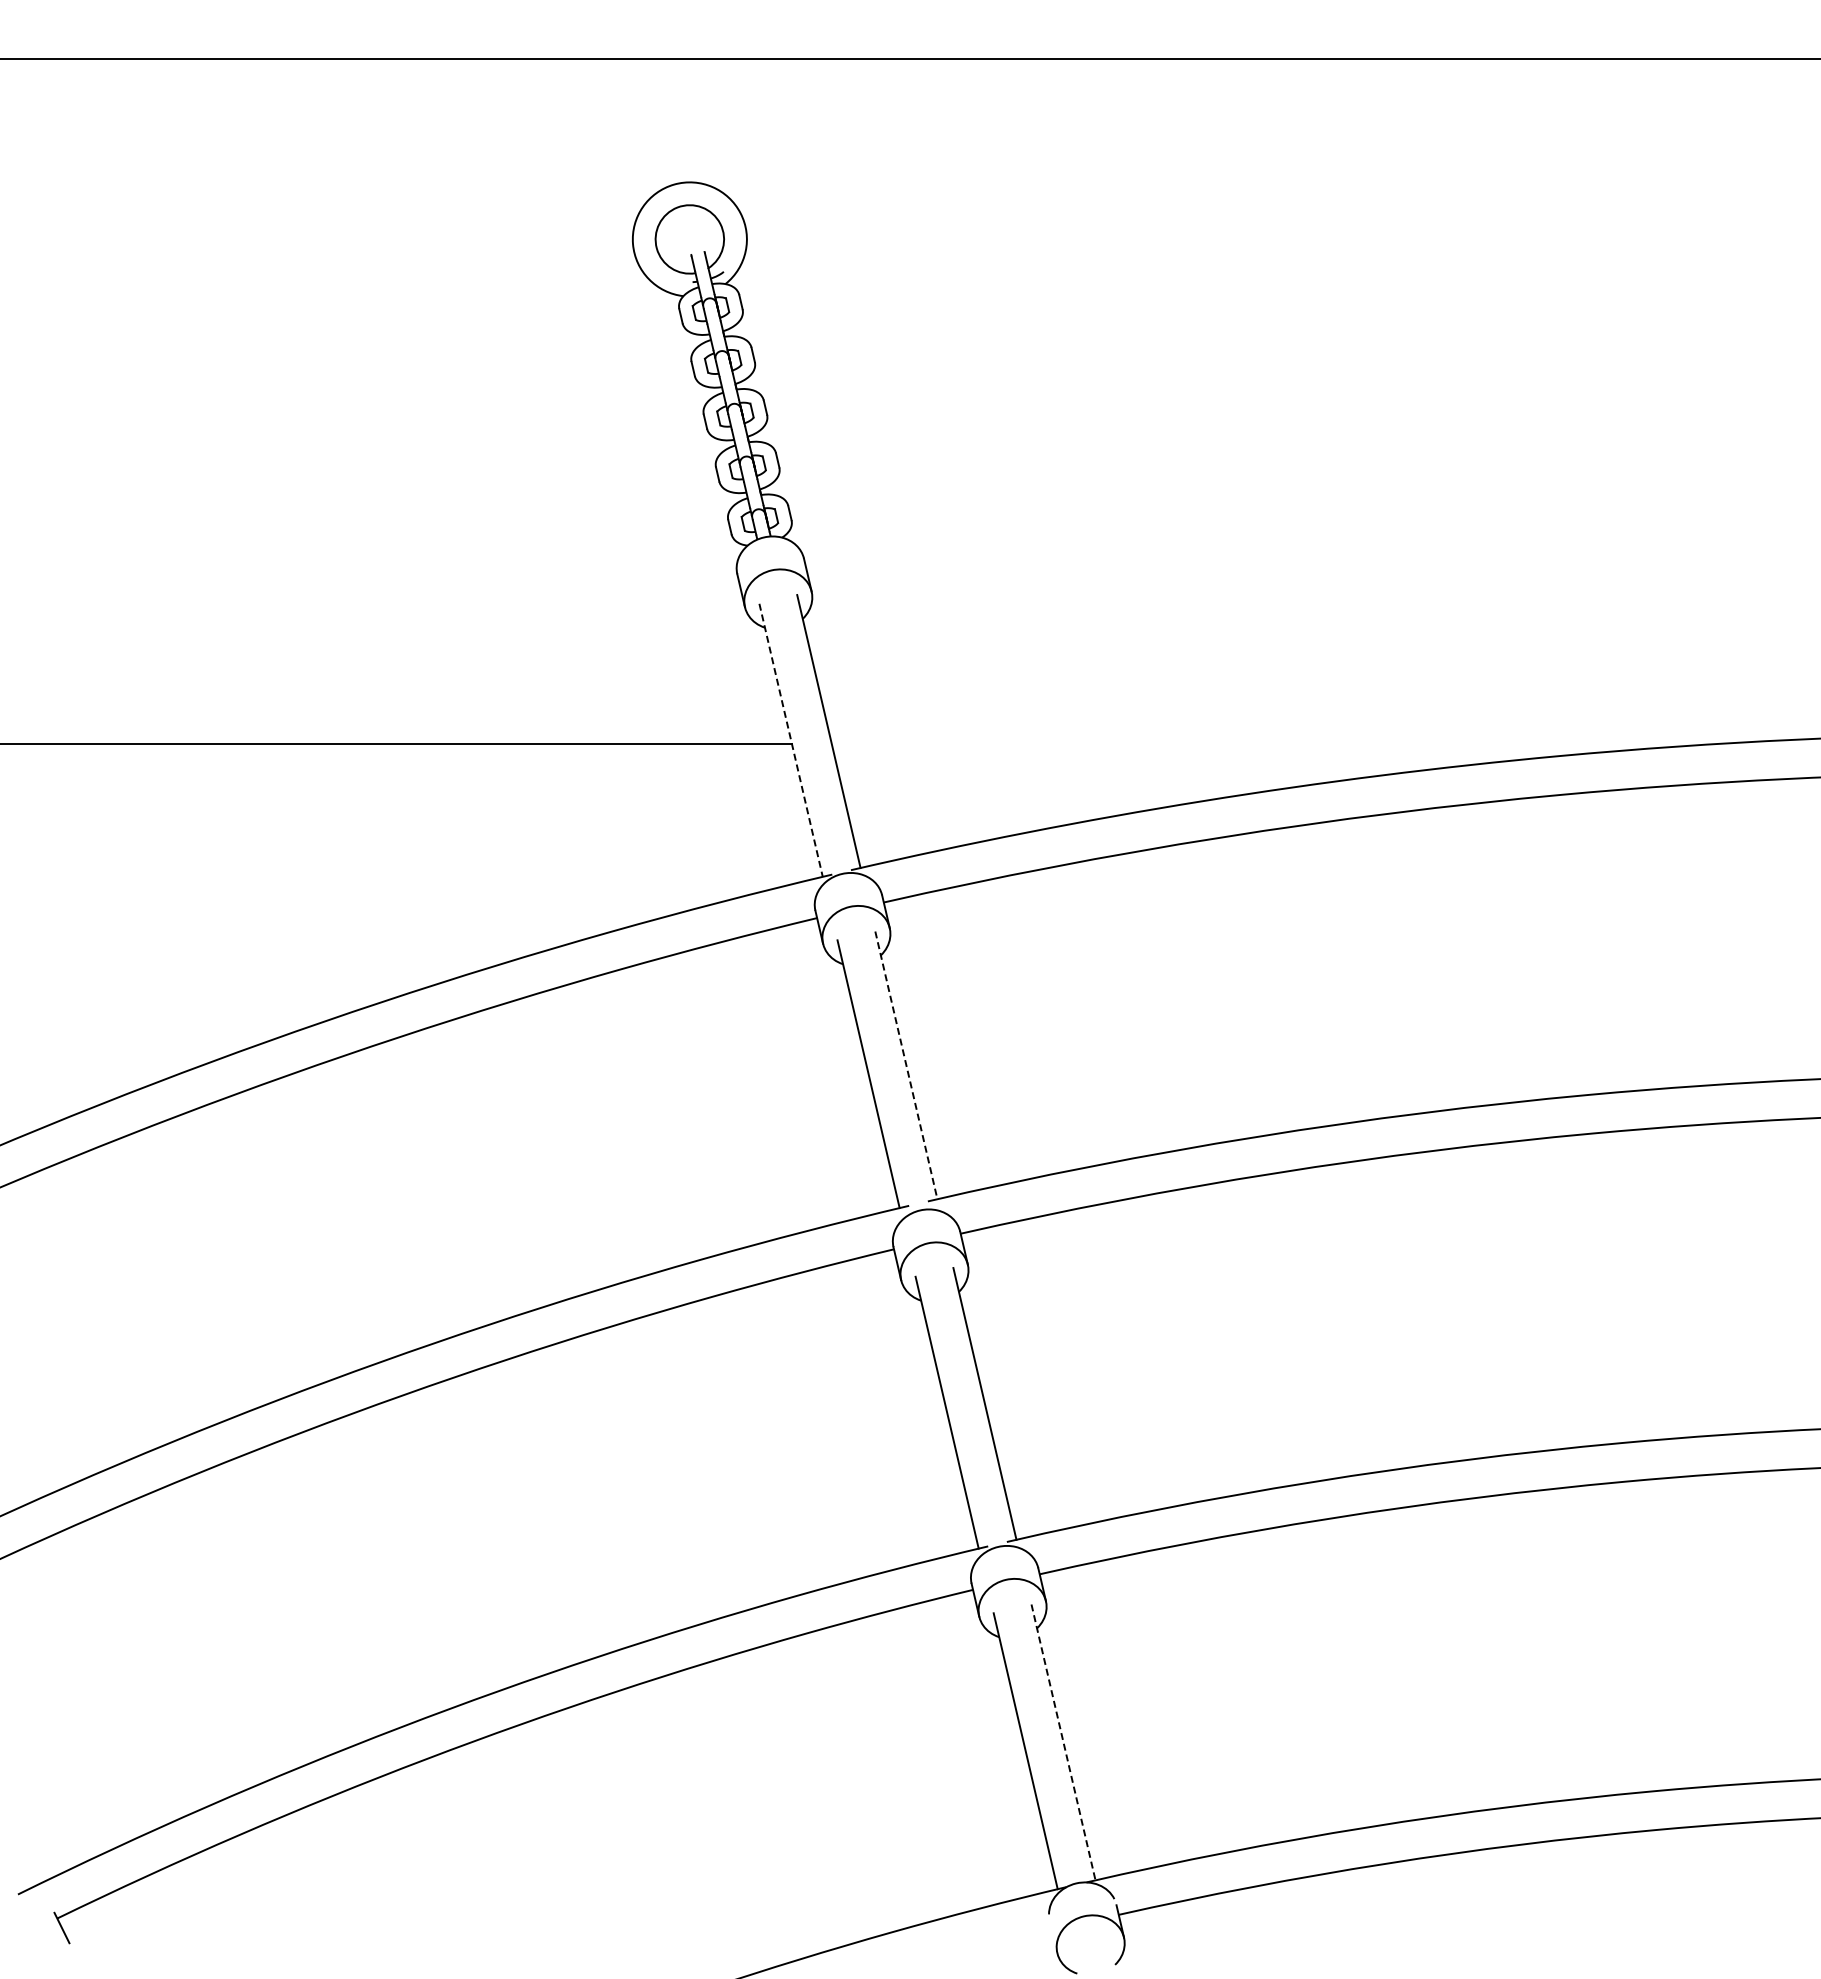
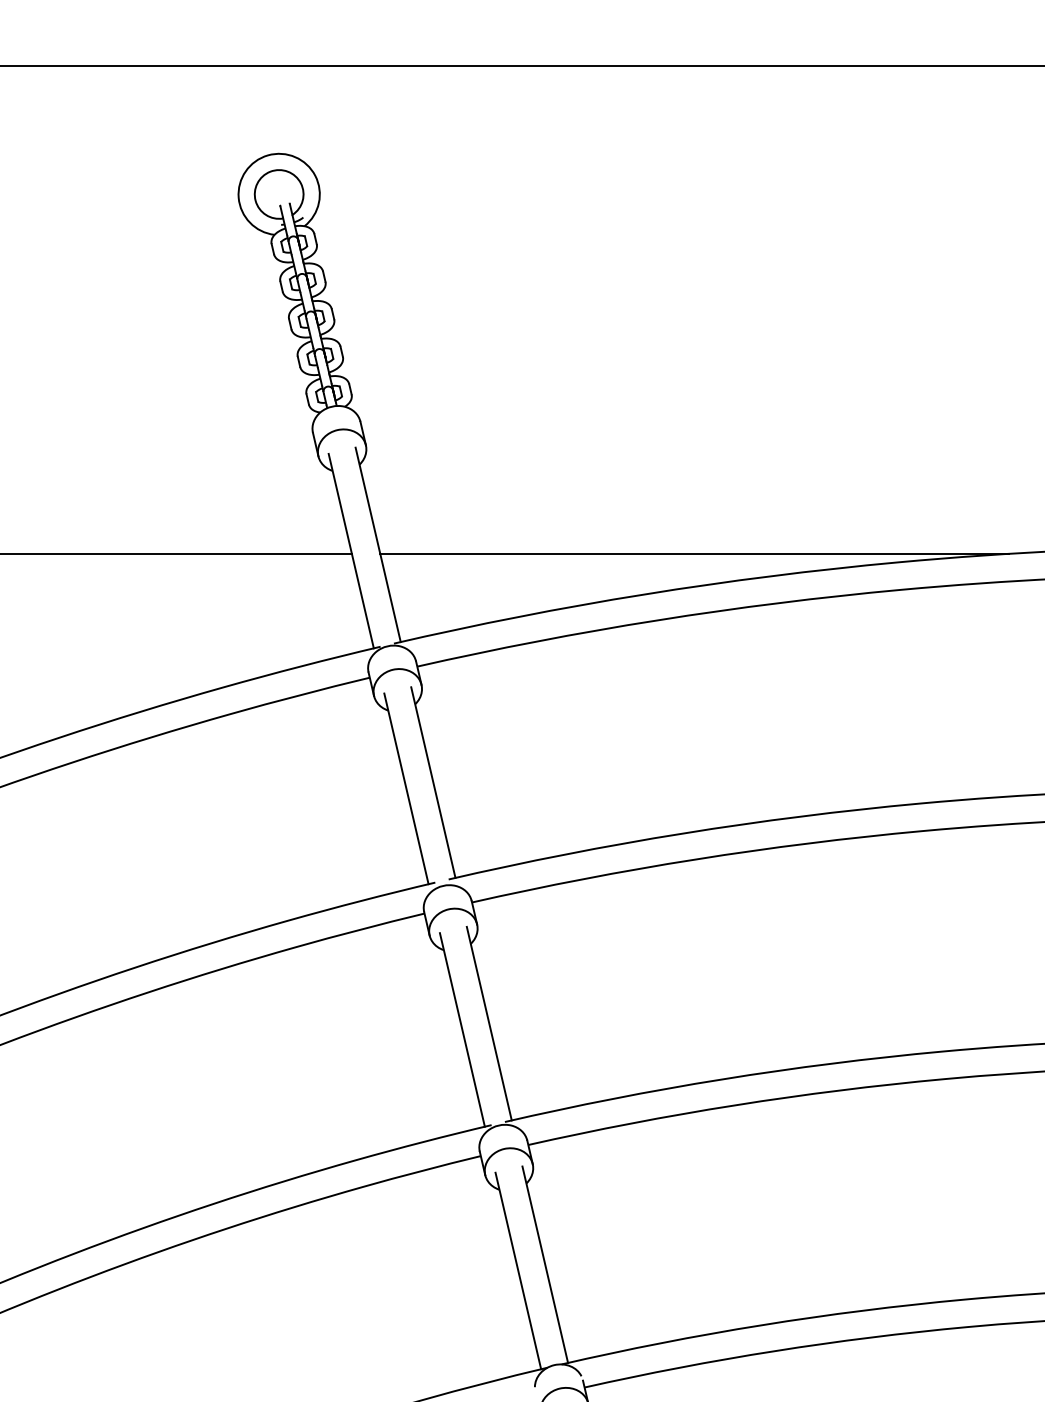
line: (791, 740) -> (351, 551), dashed -> solid
line: (1272, 744) -> (694, 554), added
line: (906, 1065) -> (433, 782), dashed -> solid
line: (1063, 1742) -> (545, 1264), dashed -> solid

